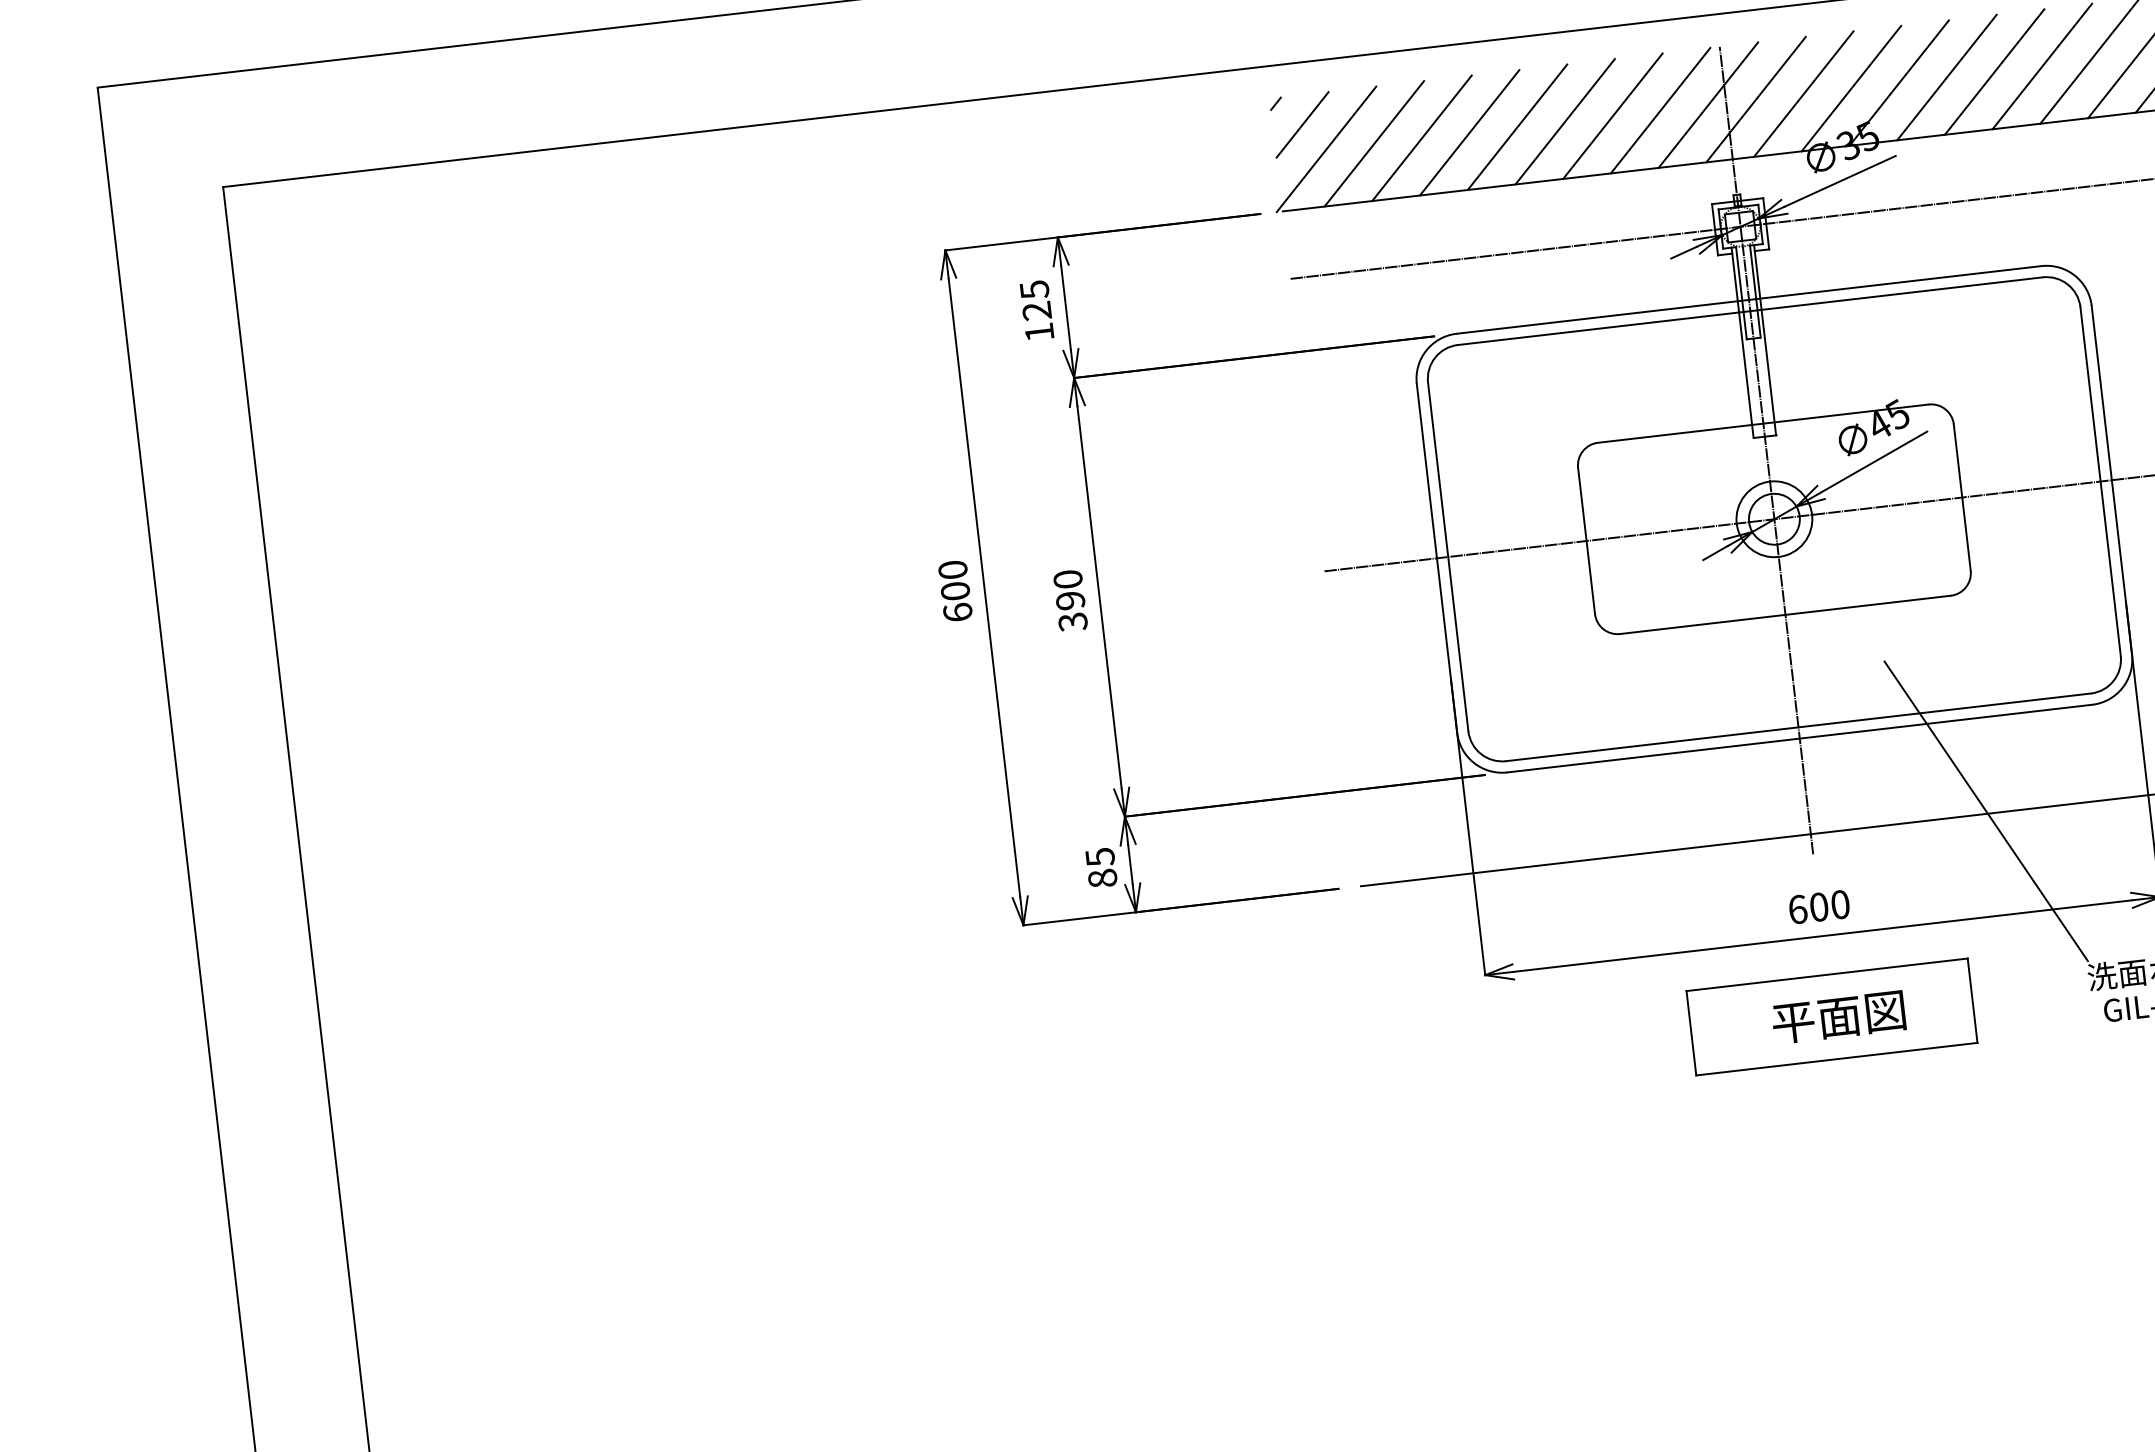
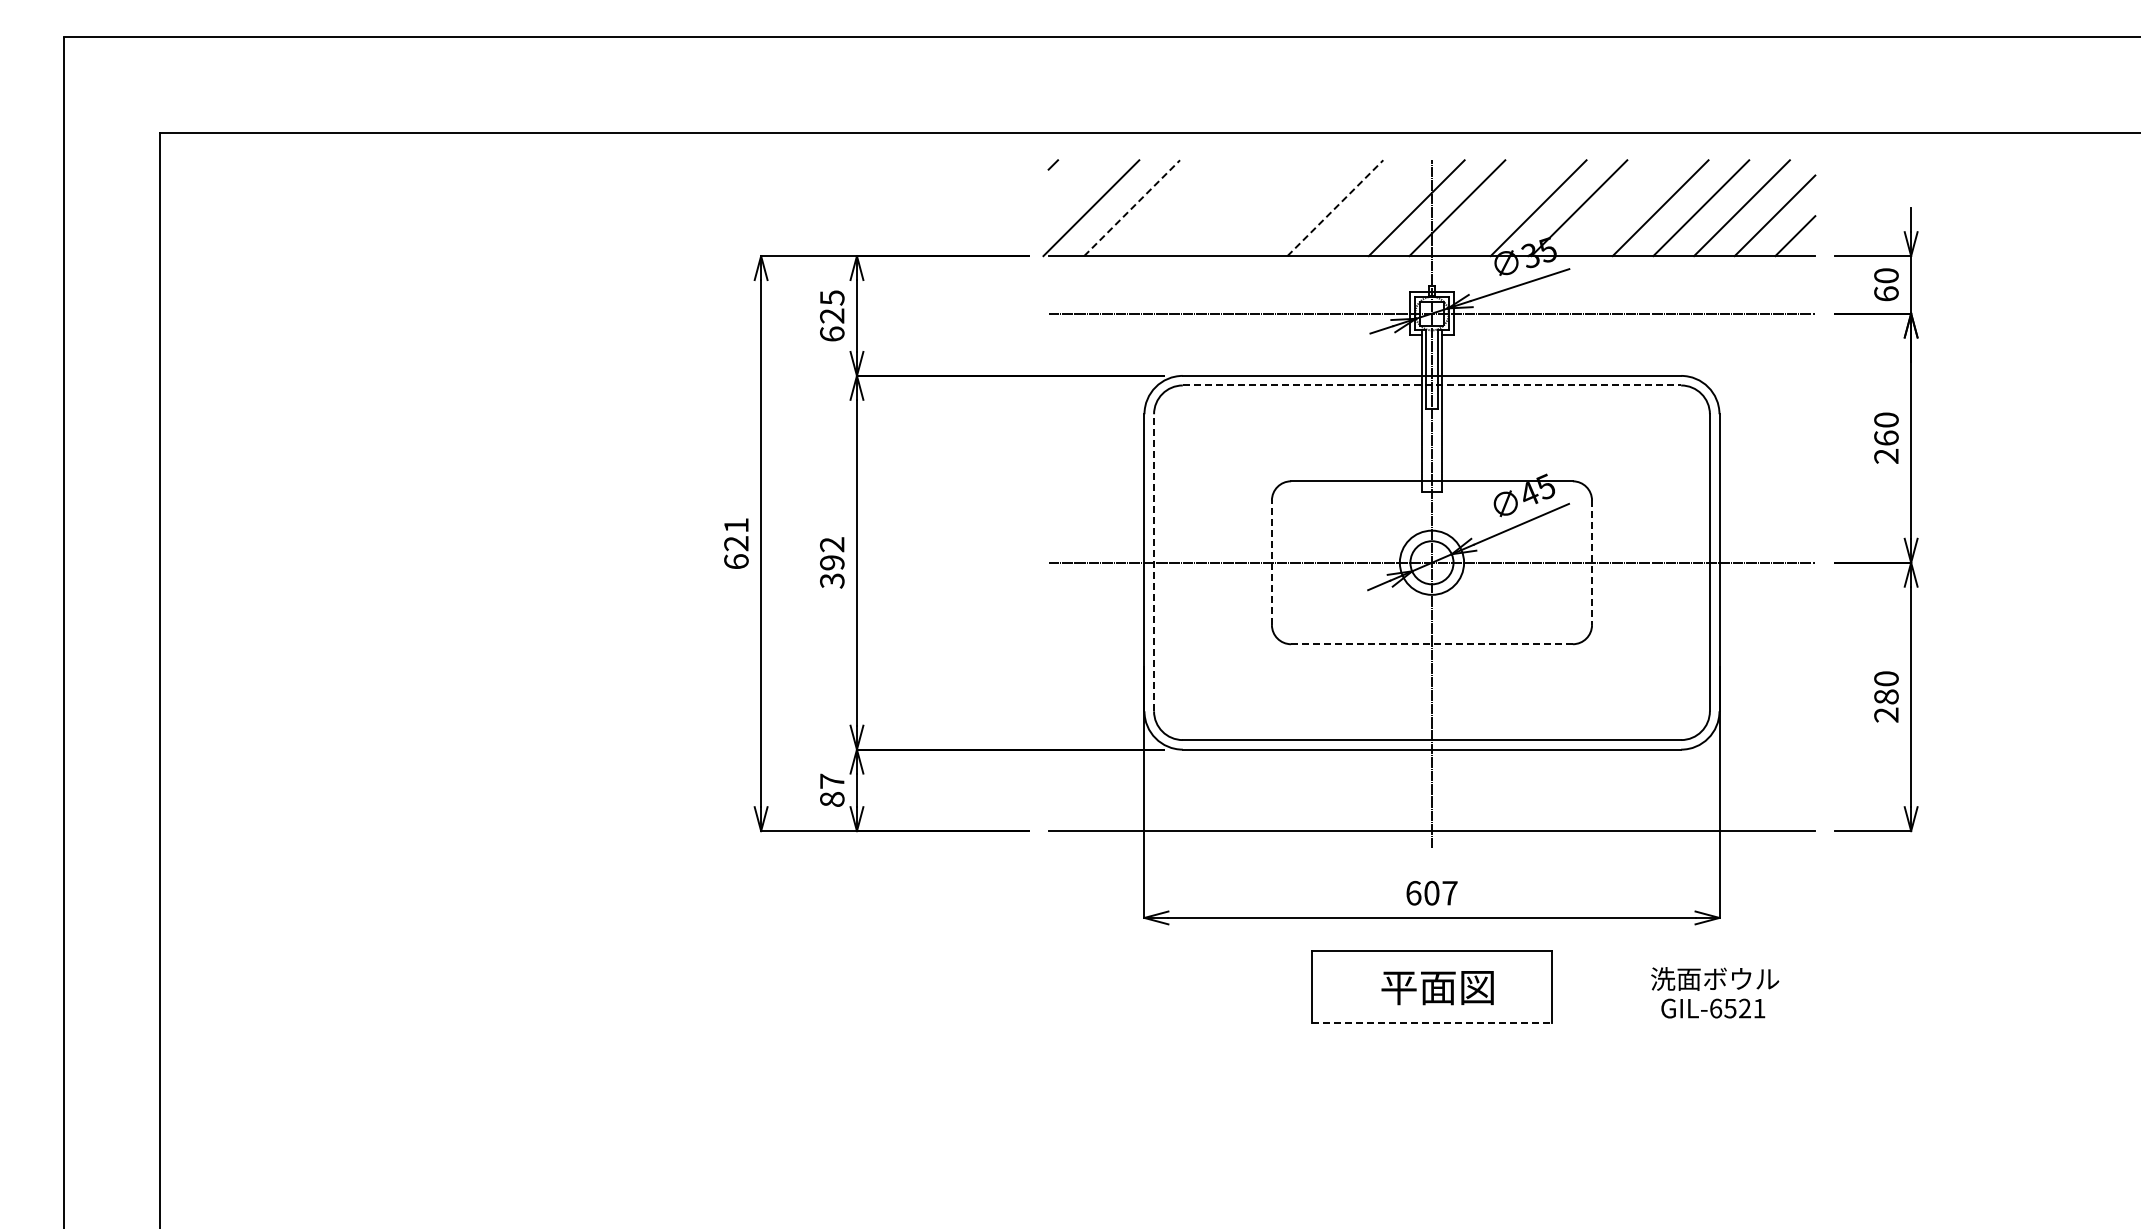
line: (1946, 78) -> (1619, 208), removed
line: (1803, 94) -> (1497, 208), removed
line: (1660, 111) -> (1375, 208), removed
line: (1613, 116) -> (1335, 208), solid -> dashed
line: (1564, 122) -> (1294, 208), removed
line: (1302, 125) -> (1073, 185), removed
line: (1517, 127) -> (1254, 208), removed
line: (1469, 133) -> (1213, 208), removed
line: (1421, 138) -> (1172, 208), removed
line: (1374, 144) -> (1132, 208), solid -> dashed
line: (1750, 311) -> (1432, 385), solid -> dashed
text: (1039, 331) -> (832, 333), 125 -> 625
line: (1962, 498) -> (1592, 563), solid -> dashed
line: (1586, 540) -> (1271, 562), solid -> dashed
line: (1448, 556) -> (1154, 562), solid -> dashed
text: (1068, 579) -> (832, 544), 390 -> 392
text: (954, 580) -> (736, 534), 600 -> 621
line: (1784, 615) -> (1431, 644), solid -> dashed
line: (1985, 810) -> (1581, 828), removed
text: (1100, 857) -> (832, 781), 85 -> 87
text: (1839, 903) -> (1449, 892), 600 -> 607
line: (1836, 1058) -> (1431, 1022), solid -> dashed

